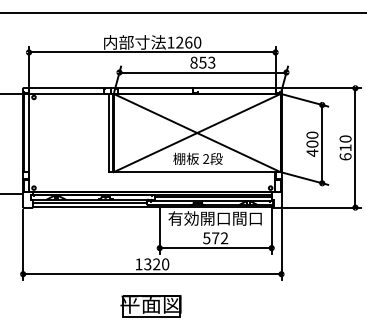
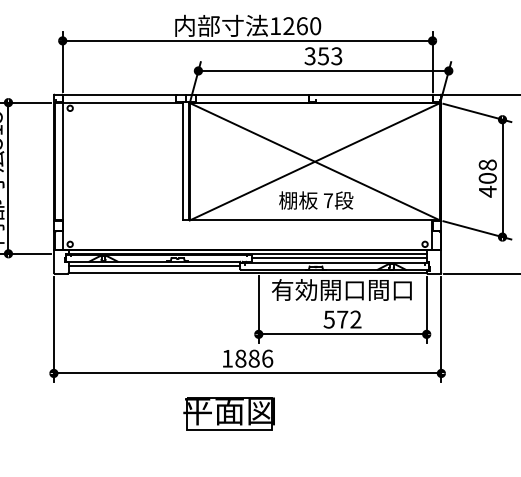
text: (193, 62) -> (309, 55), 853 -> 353
text: (312, 134) -> (487, 163), 400 -> 408
text: (206, 158) -> (328, 199), 2 -> 7
text: (156, 264) -> (253, 358), 1320 -> 1886
part: (150, 306) -> (228, 414), moved

